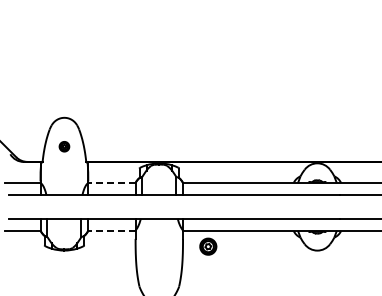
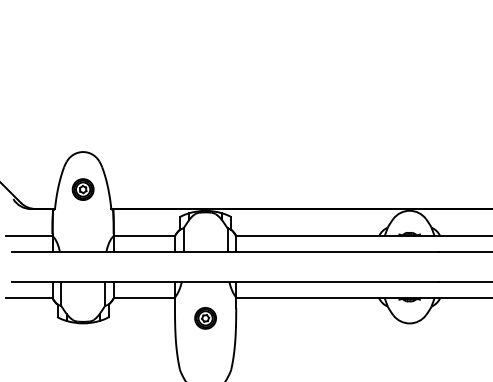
part: (64, 146) -> (83, 189), size x1.67
line: (111, 183) -> (143, 236), dashed -> solid
line: (111, 230) -> (143, 297), dashed -> solid
part: (208, 246) -> (205, 318), moved

